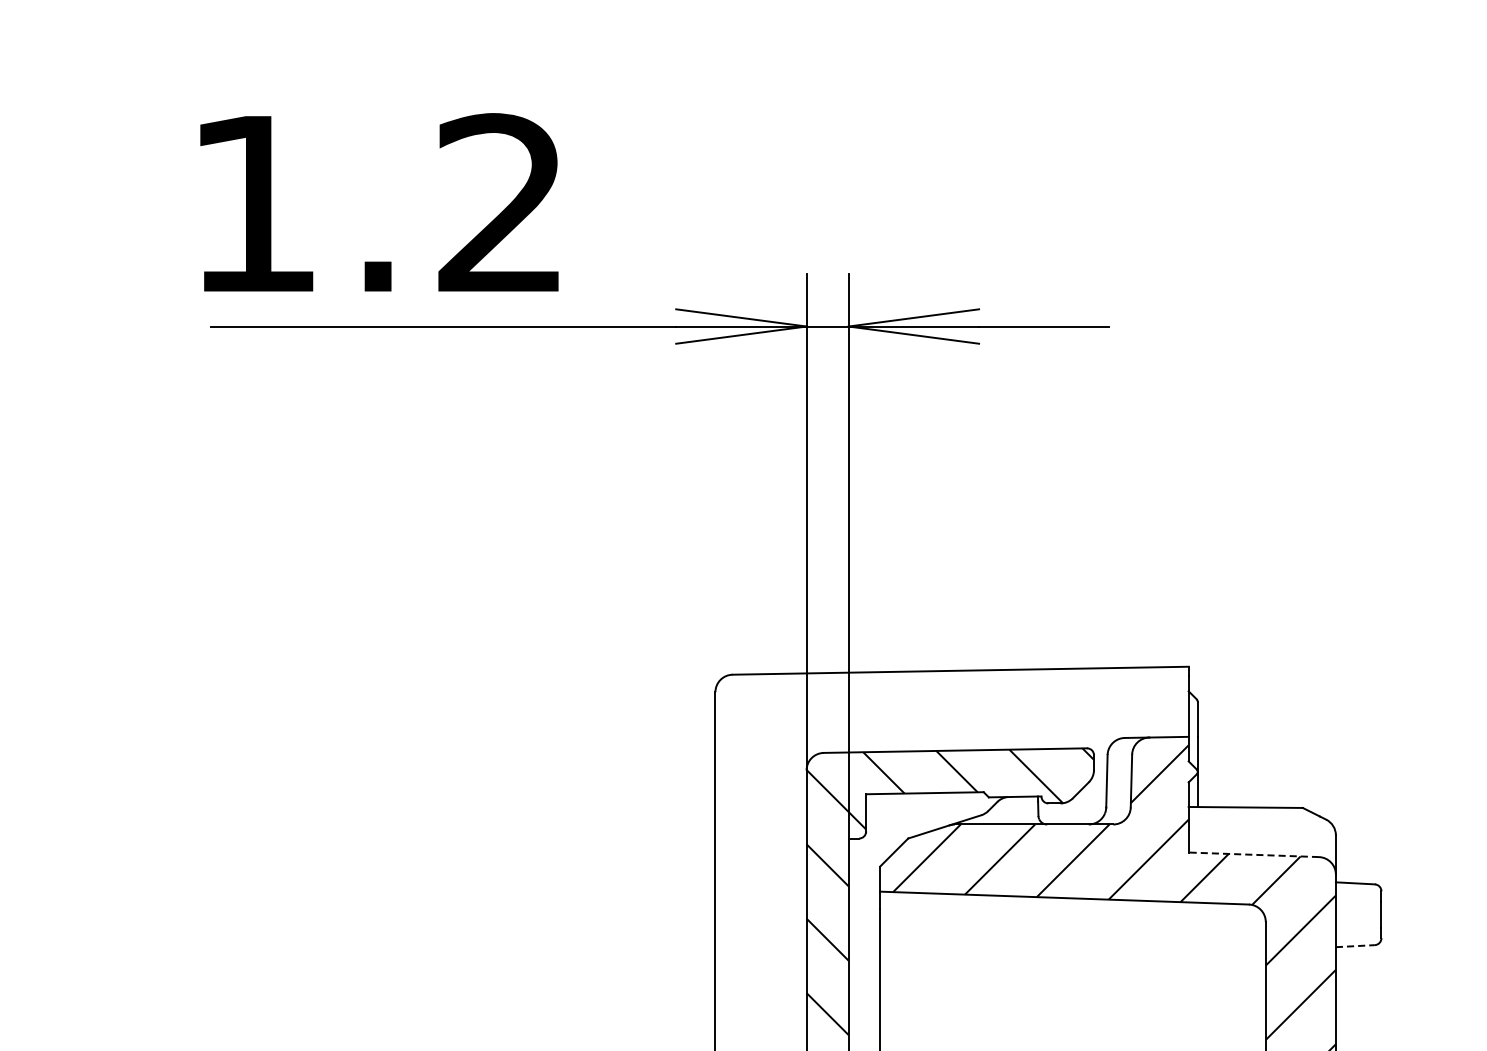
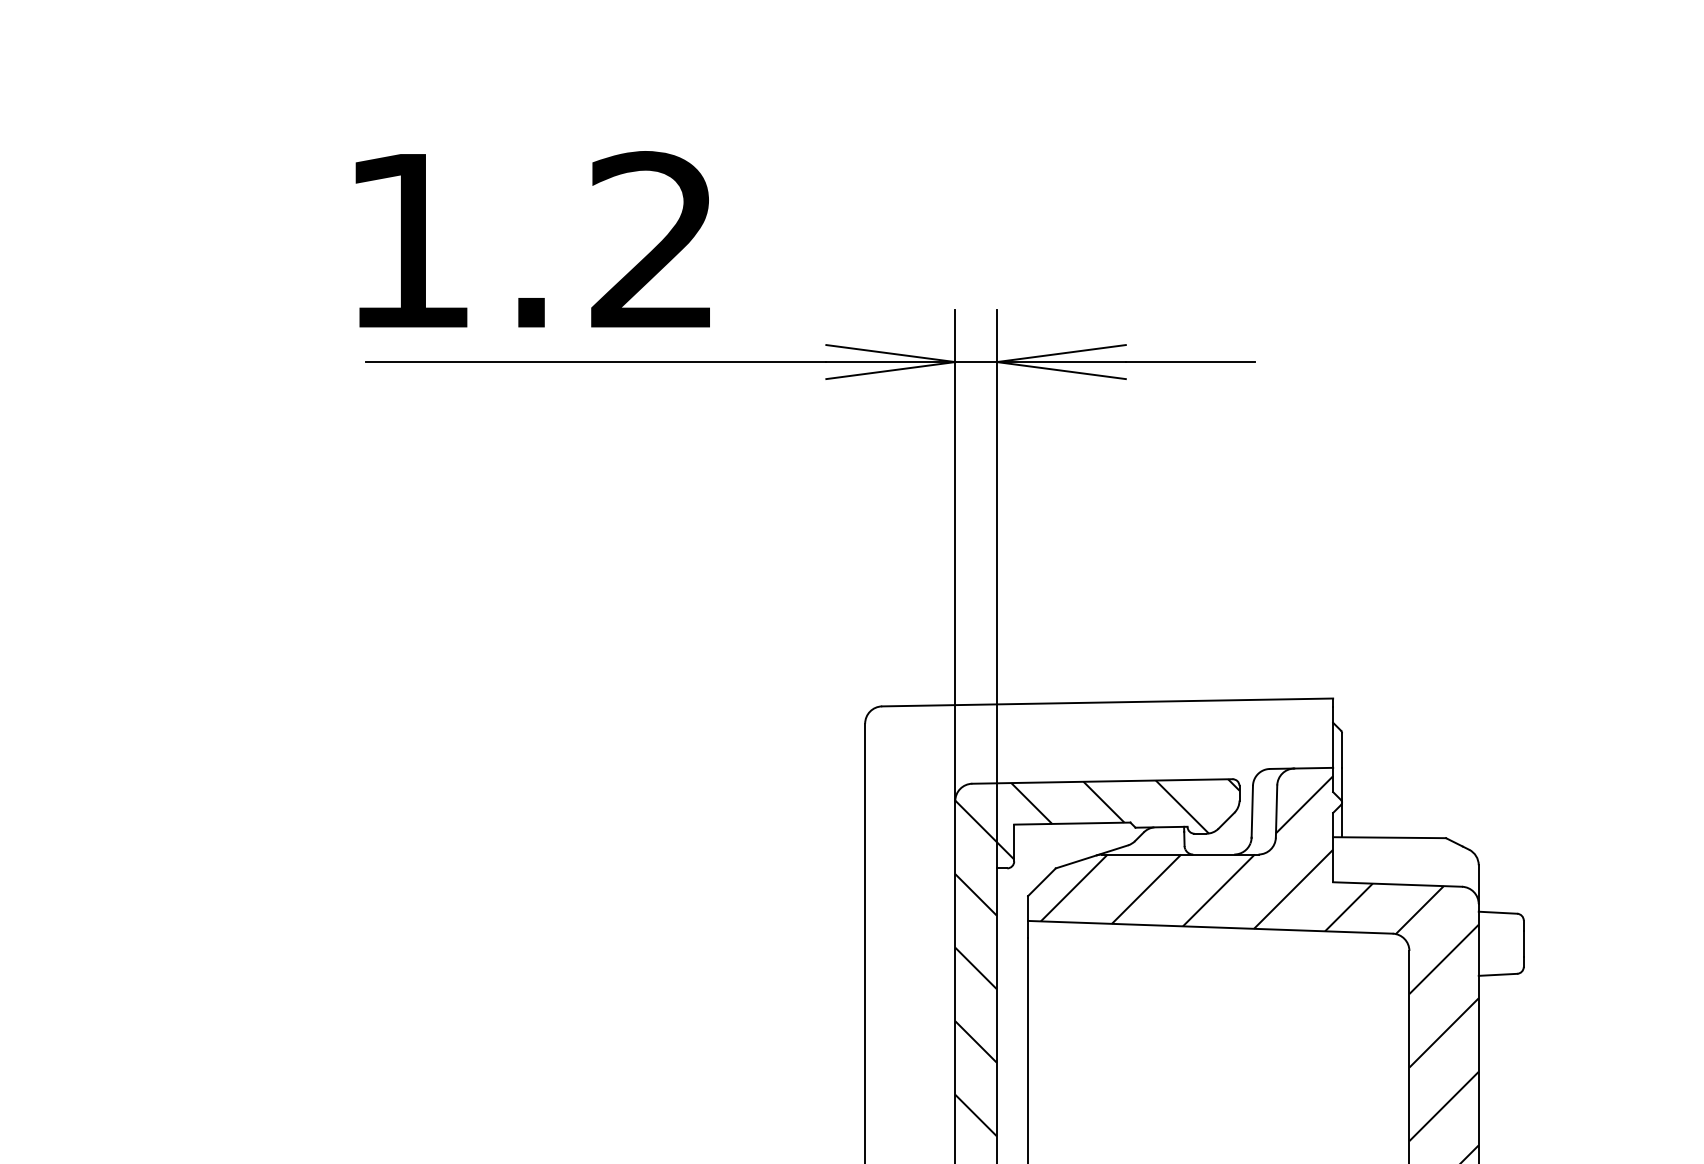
line: (1253, 854) -> (1397, 884), dashed -> solid
line: (1355, 945) -> (1498, 974), dashed -> solid

